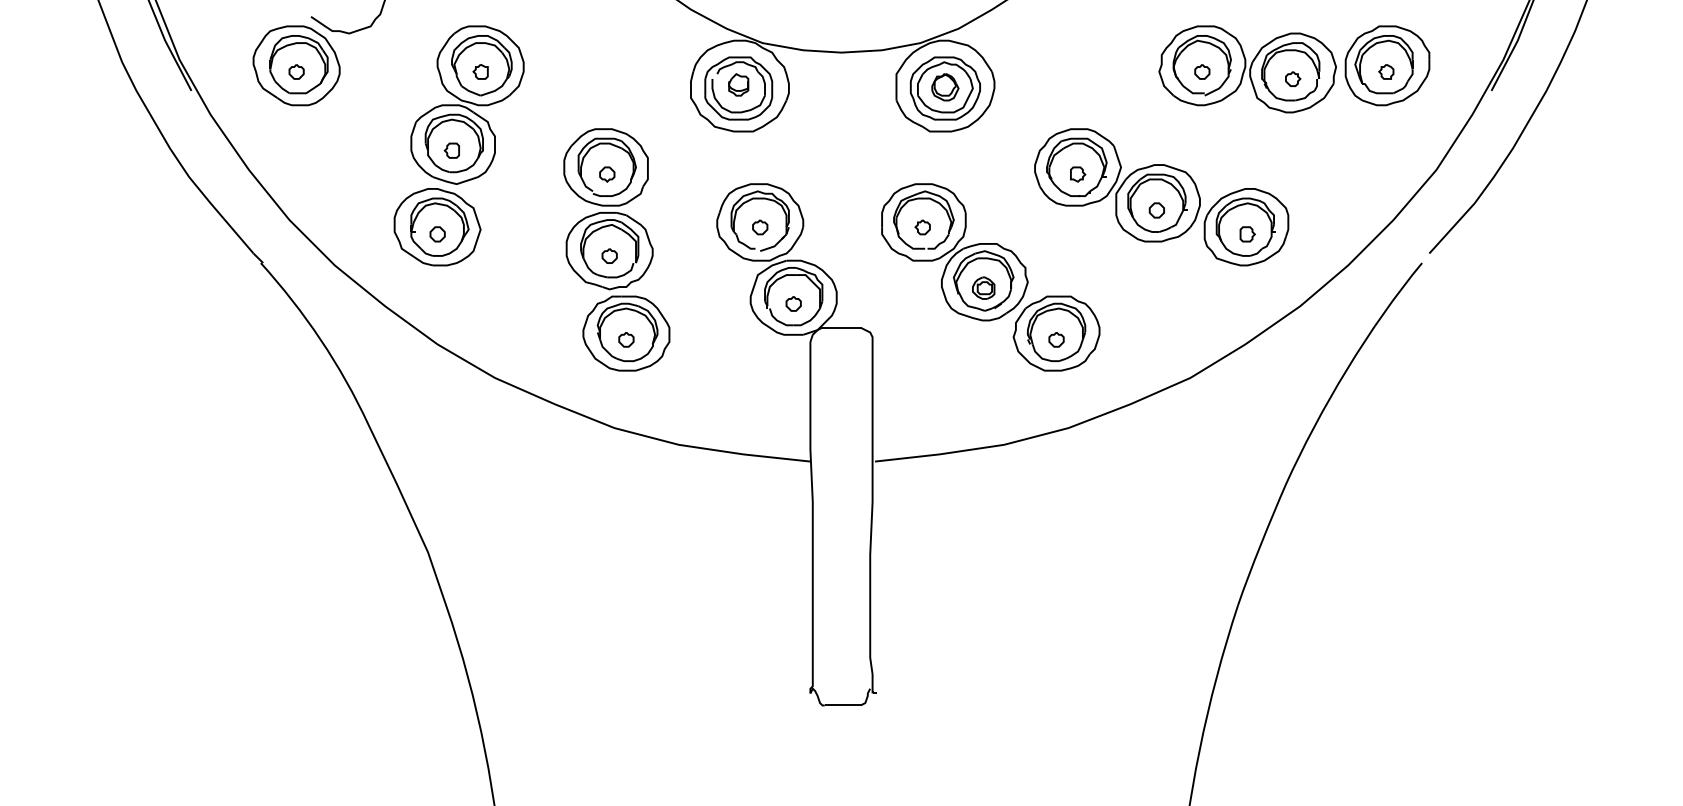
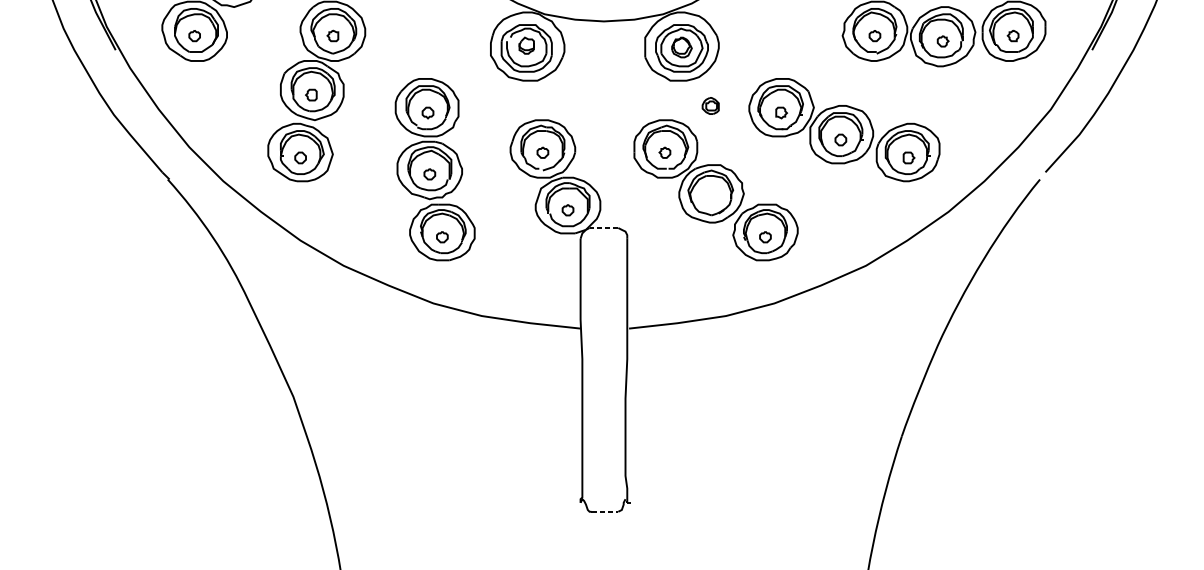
part: (983, 287) -> (710, 105), moved
line: (841, 327) -> (603, 227), solid -> dashed
line: (842, 705) -> (604, 511), solid -> dashed

